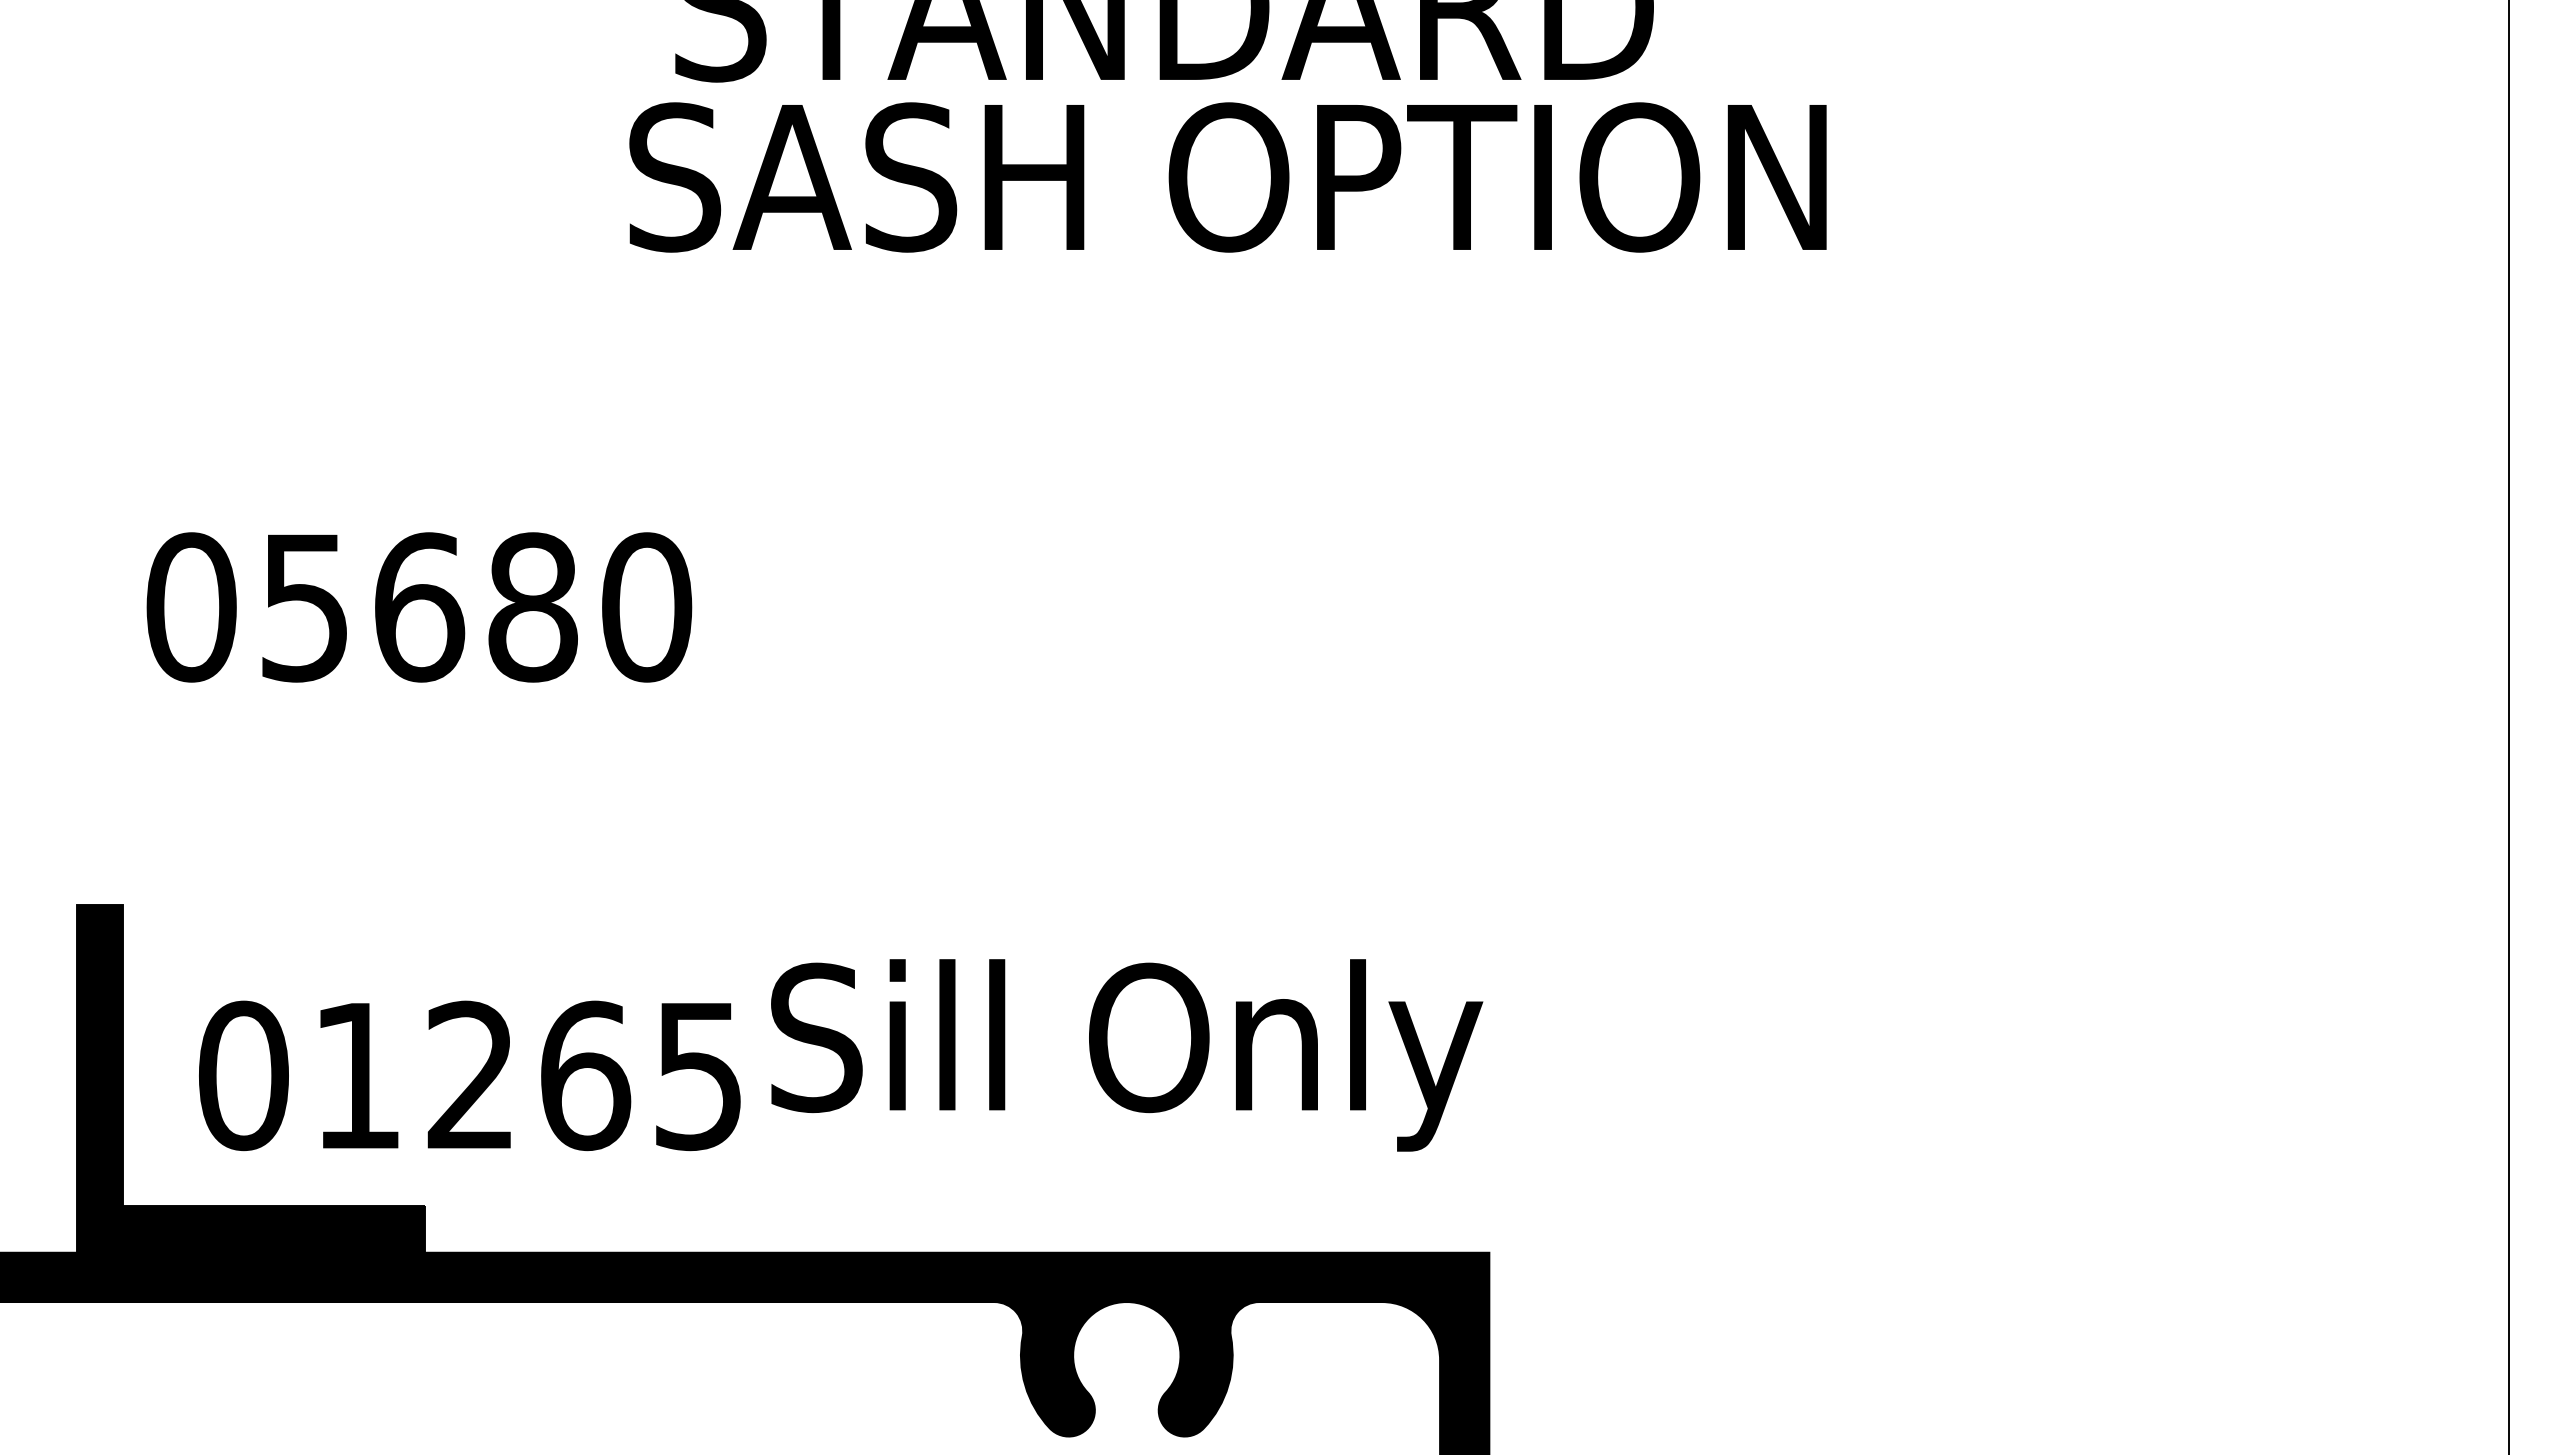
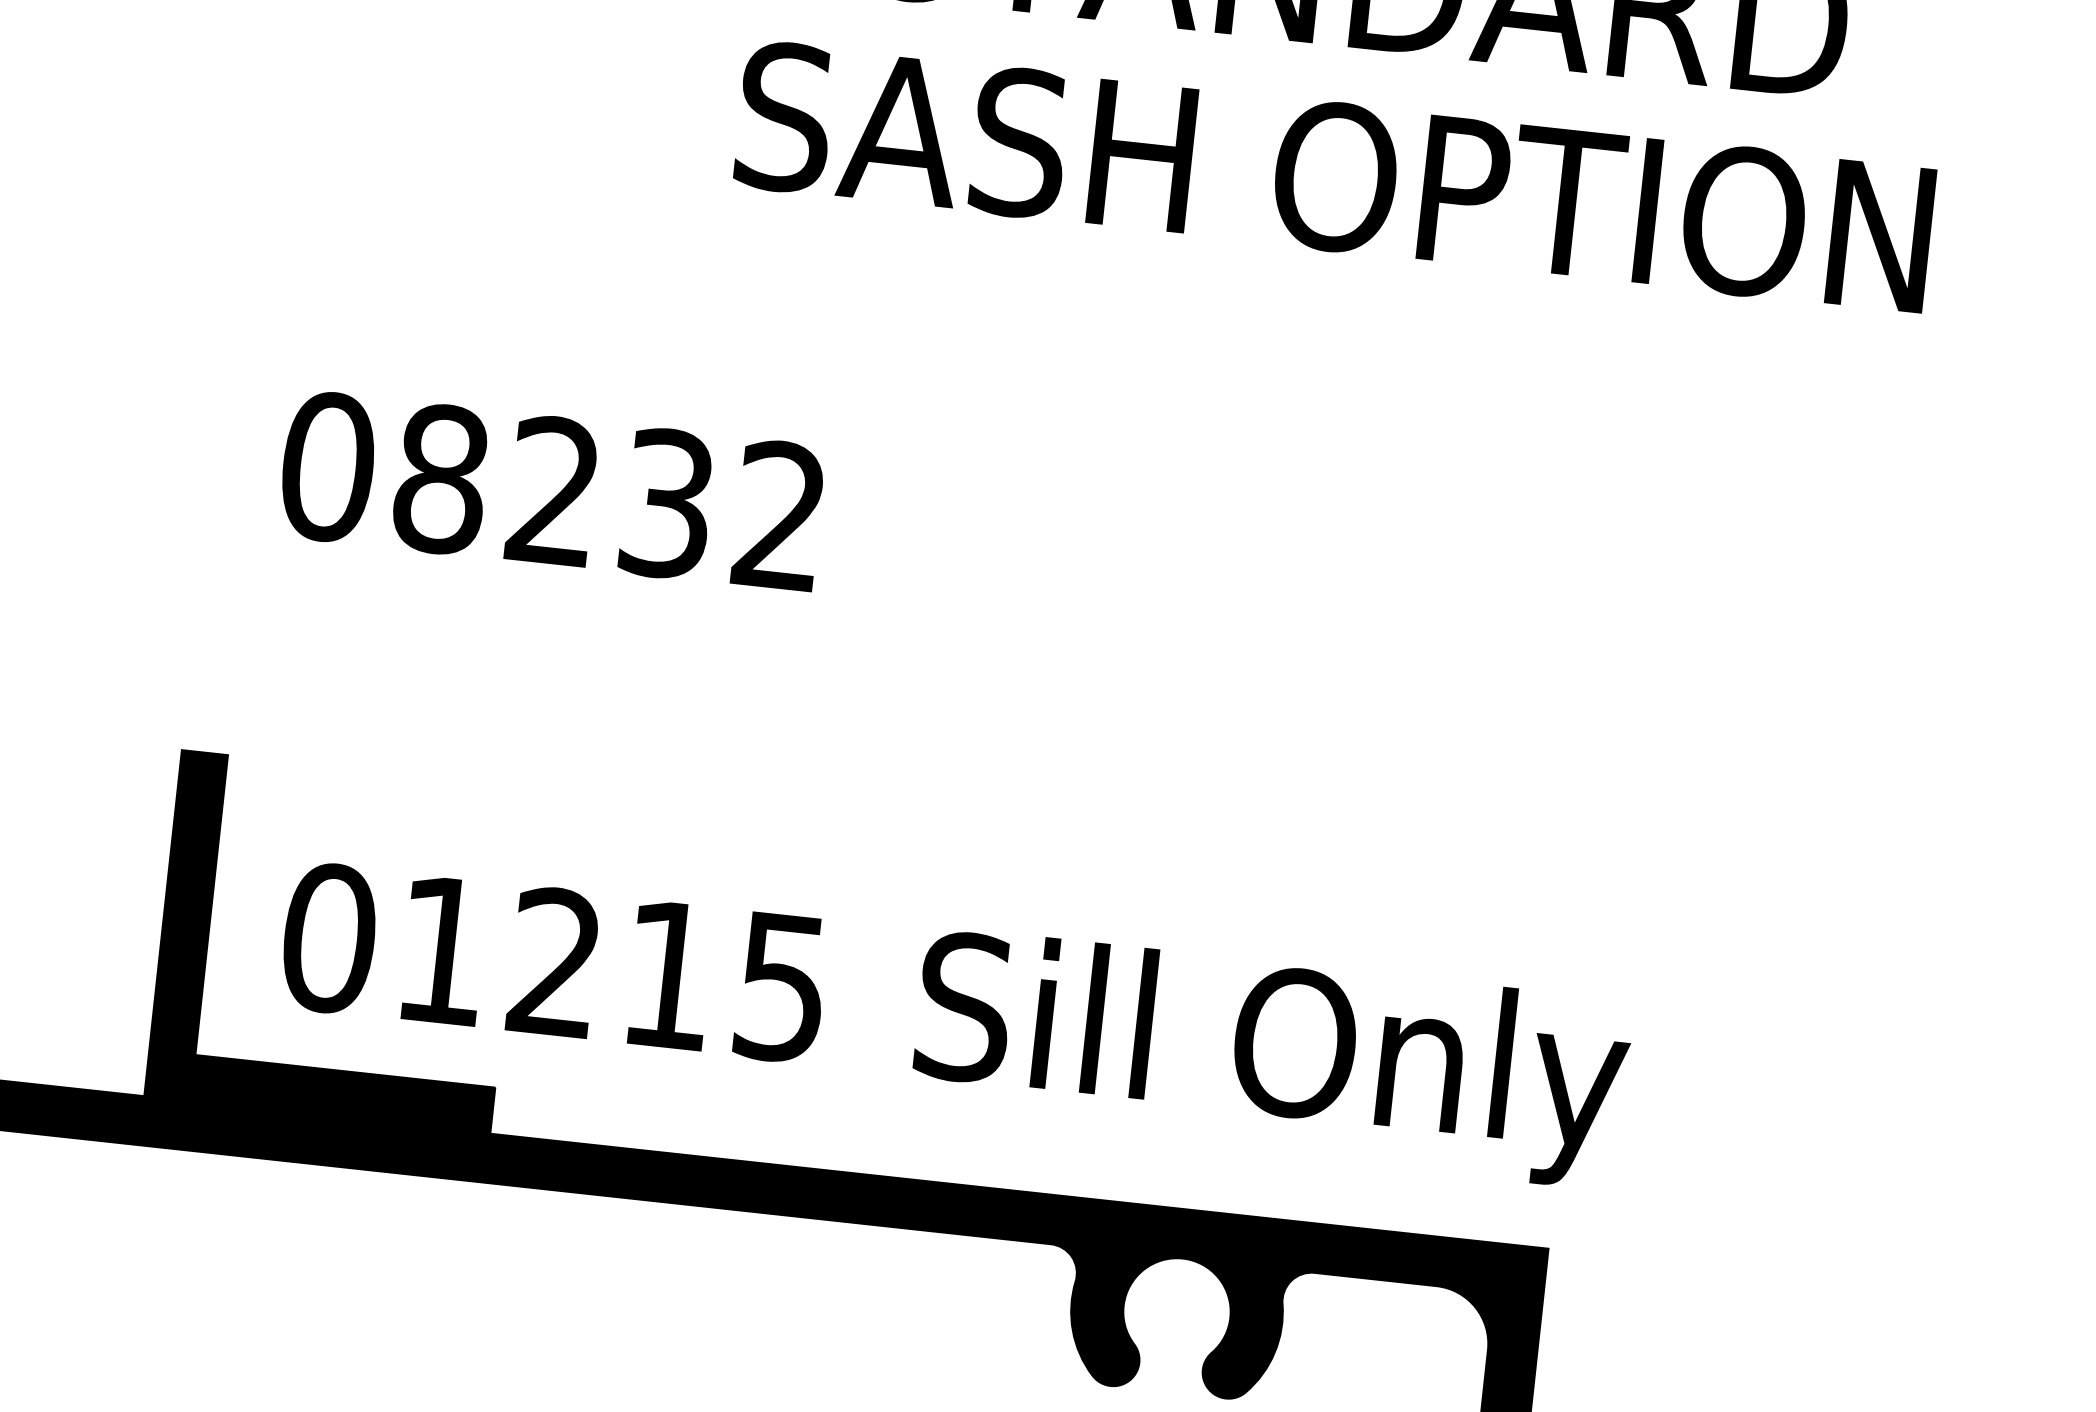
text: (1227, 177) -> (1334, 177), moved
text: (476, 607) -> (611, 497), 05680 -> 08232
text: (1127, 1055) -> (1271, 1058), moved
text: (586, 1075) -> (670, 974), 01265 -> 01215

